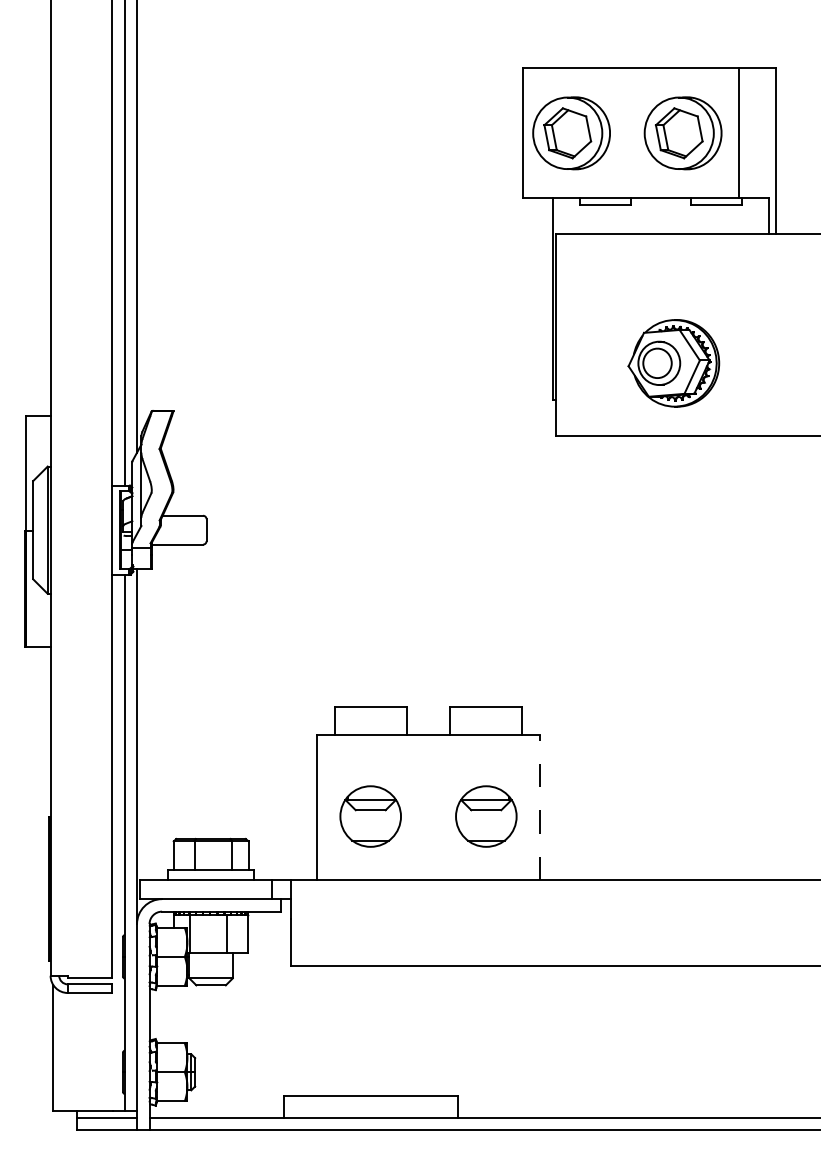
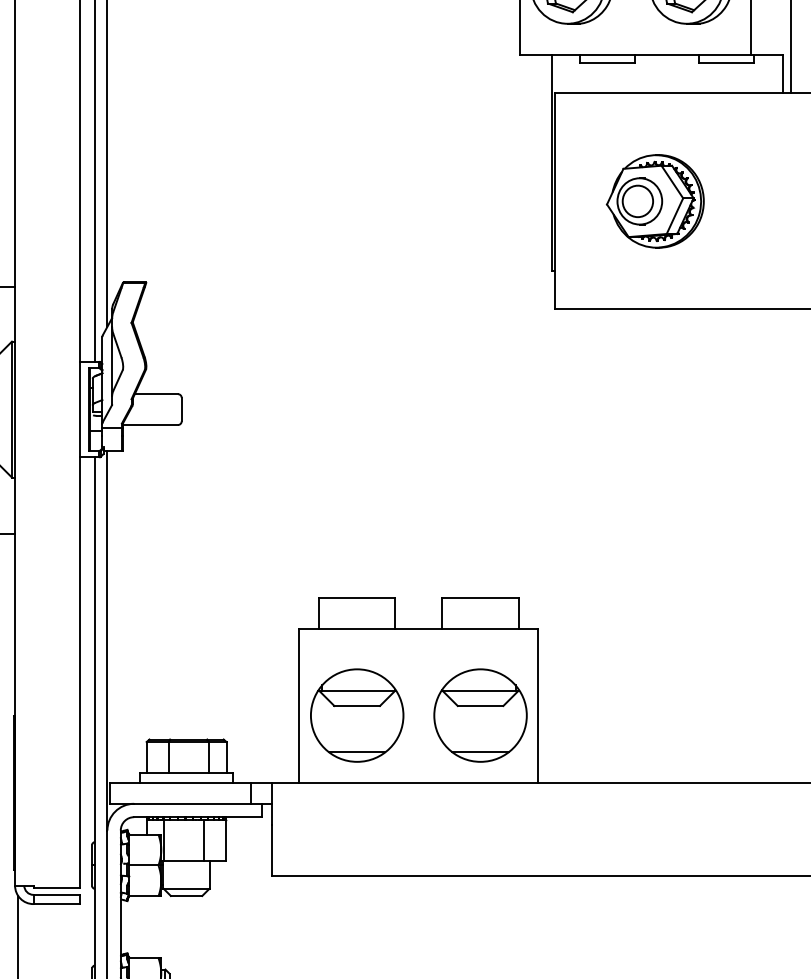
part: (673, 363) -> (654, 201), moved
line: (540, 807) -> (538, 705), dashed -> solid
part: (370, 816) -> (356, 715), size x1.43
part: (486, 816) -> (480, 715), size x1.43

